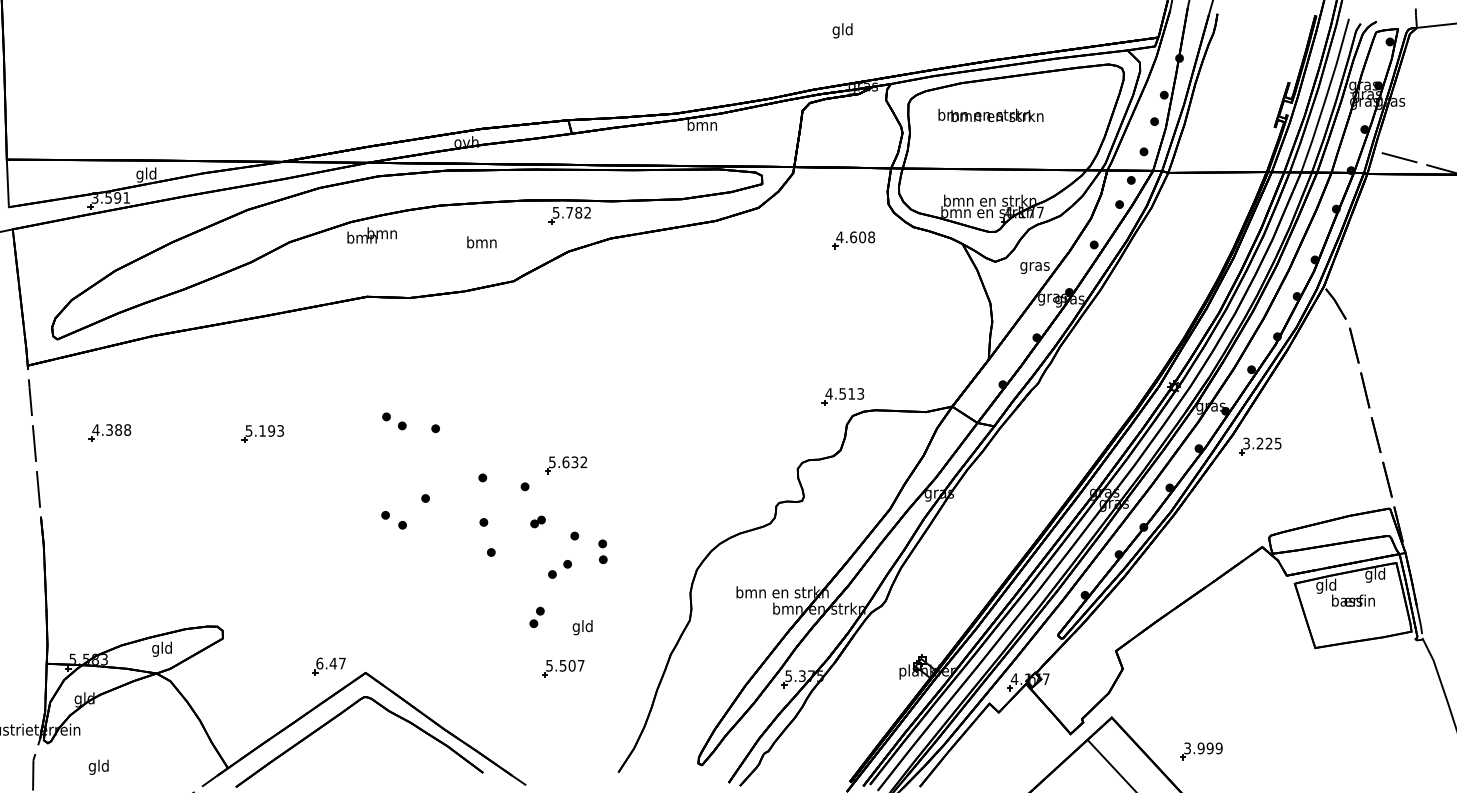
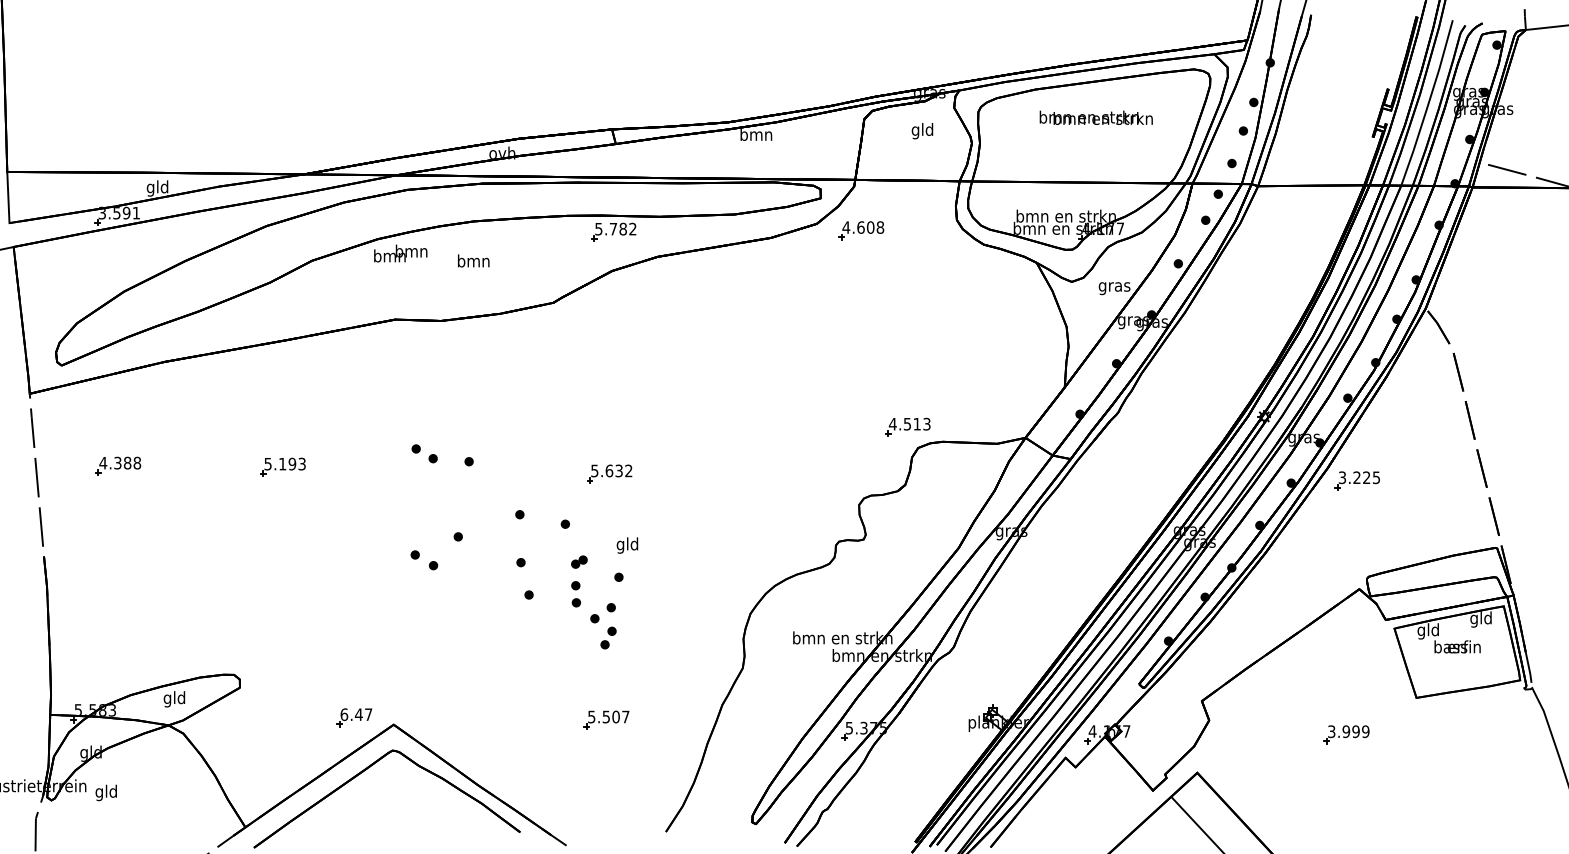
text: (842, 30) -> (922, 130), moved
text: (990, 115) -> (1095, 117), moved
part: (853, 240) -> (860, 230), moved
text: (481, 242) -> (473, 261), moved
part: (566, 465) -> (610, 474), moved
part: (602, 551) -> (575, 593), moved
part: (536, 617) -> (607, 638), moved
text: (582, 627) -> (627, 545), moved
part: (1201, 751) -> (1346, 735), moved
text: (98, 766) -> (105, 792), moved

